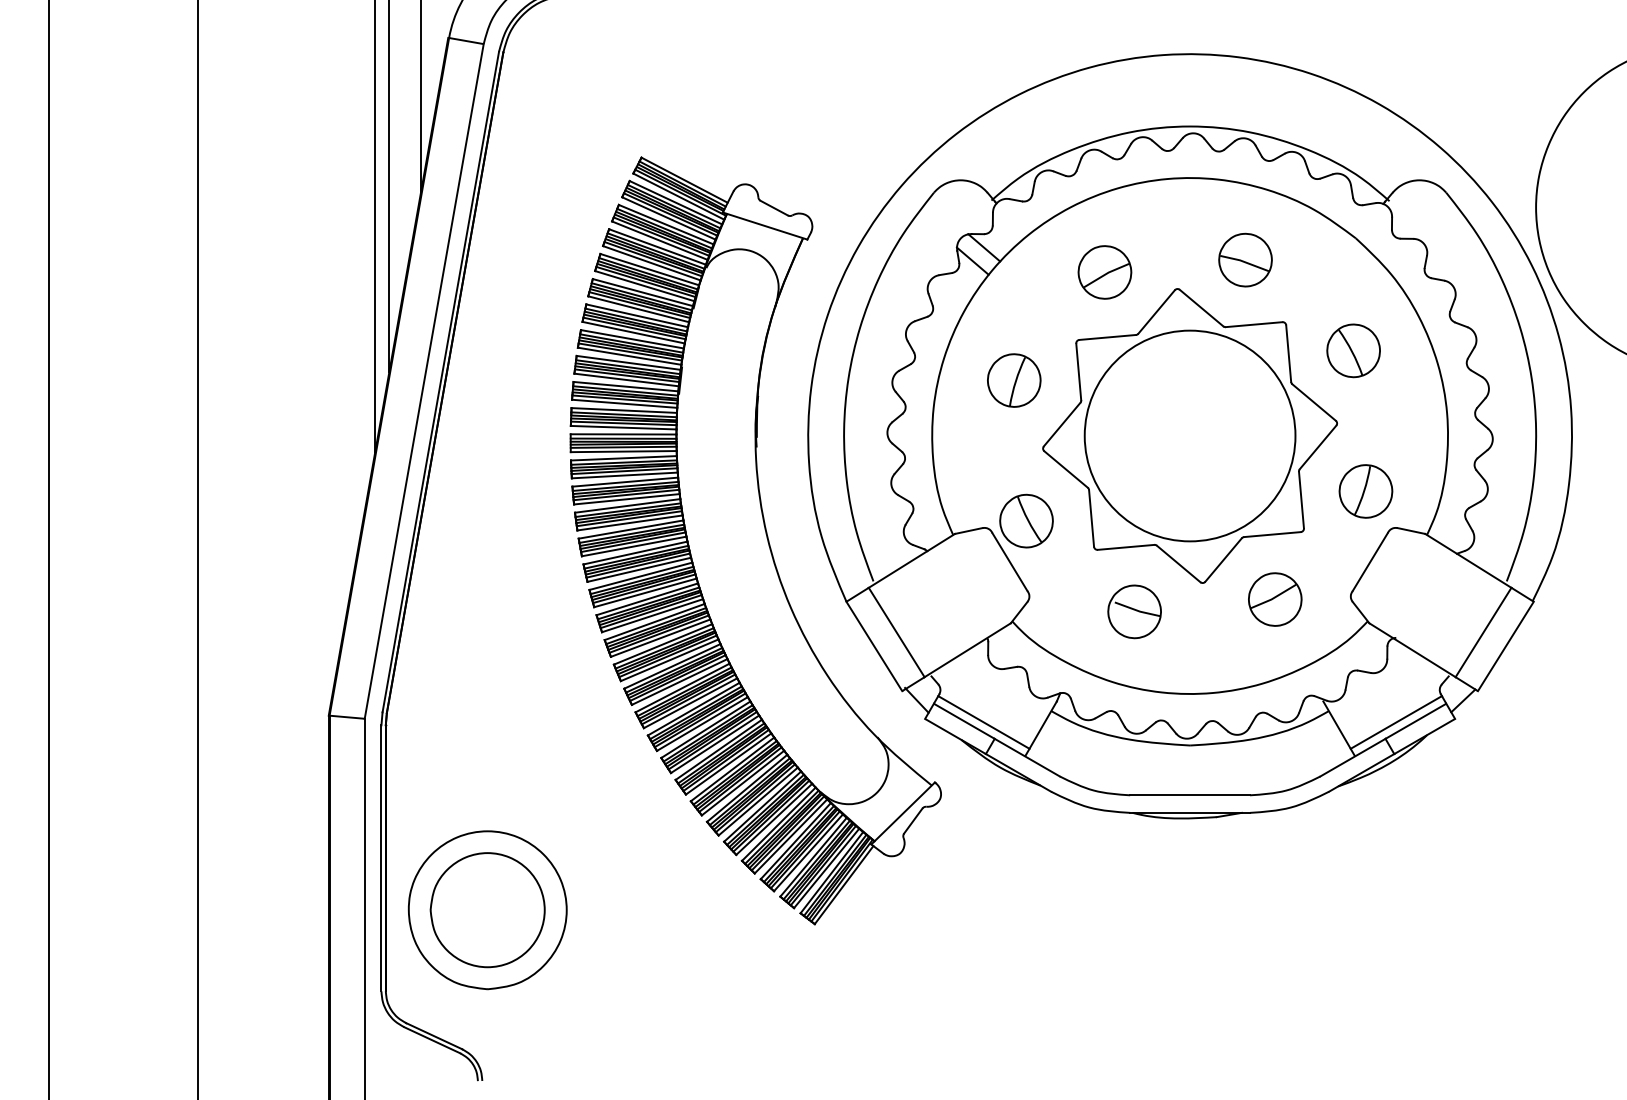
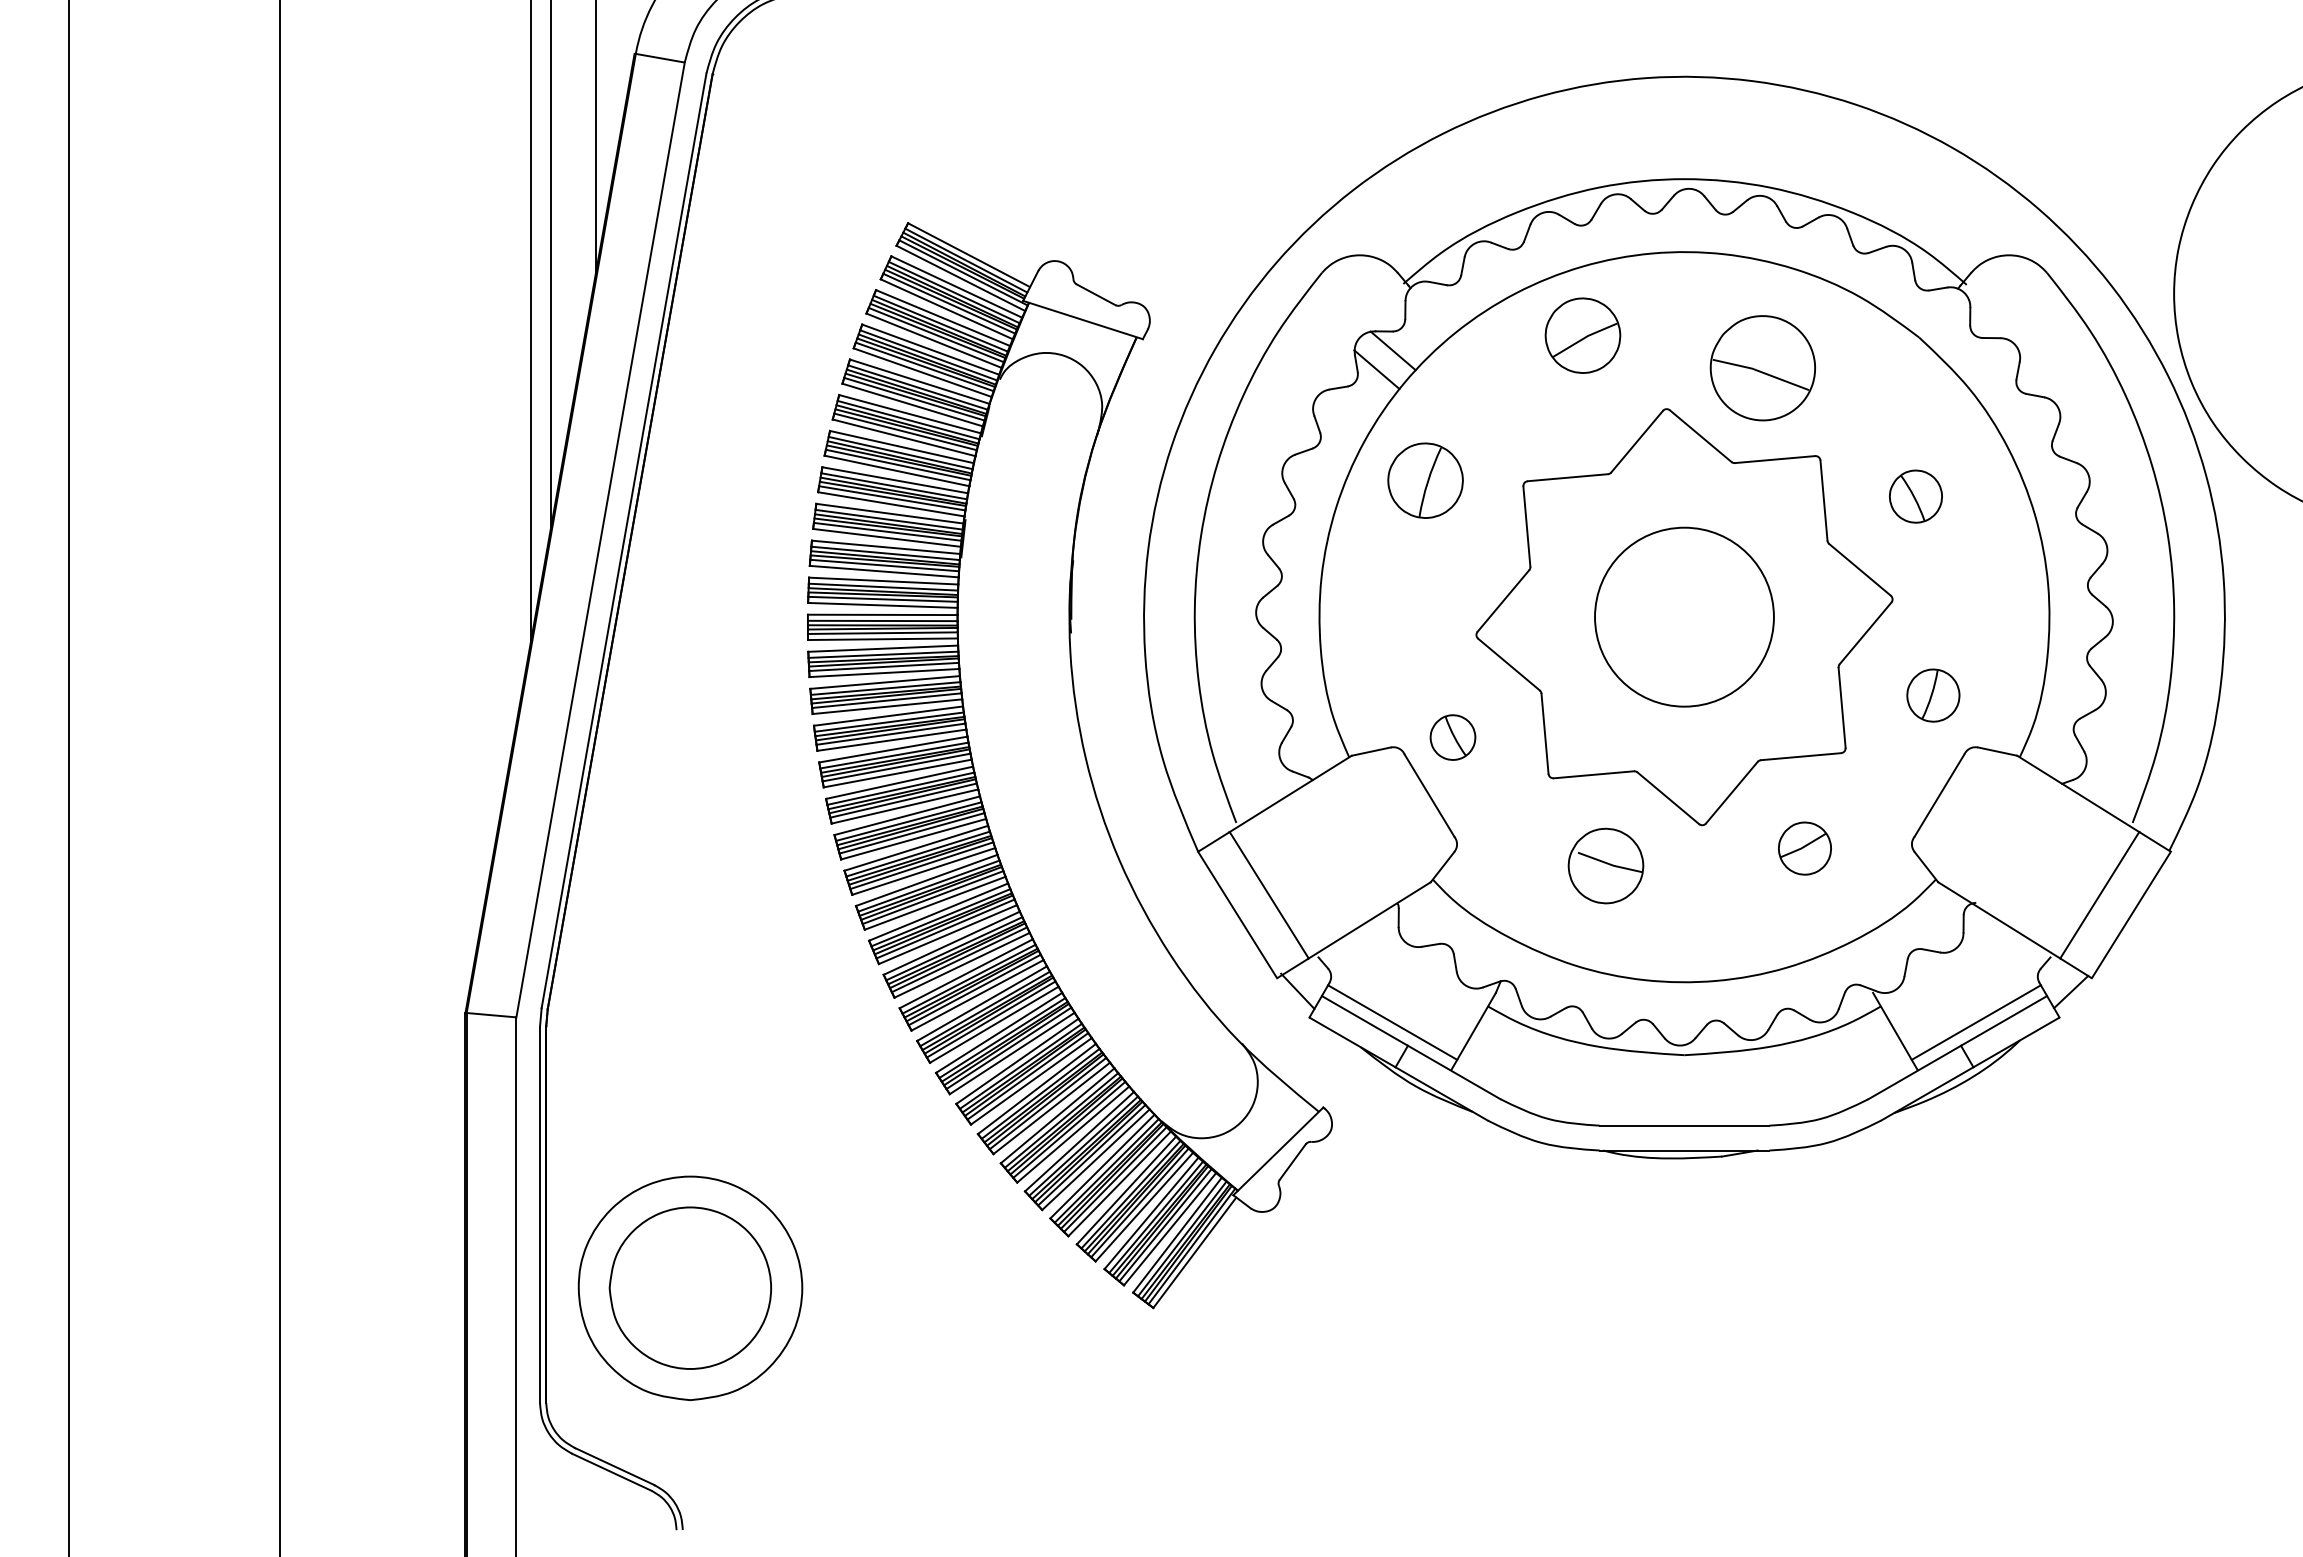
part: (1245, 260) -> (1762, 368), size x1.4
part: (1104, 272) -> (1582, 335), moved
part: (1353, 350) -> (1915, 496), size x0.7
part: (1014, 380) -> (1425, 480), moved
circle: (1190, 436) -> (1684, 617), size x0.6
part: (1366, 491) -> (1933, 695), size x0.7
part: (1026, 521) -> (1452, 737), size x0.6
part: (1274, 599) -> (1804, 848), size x0.7

